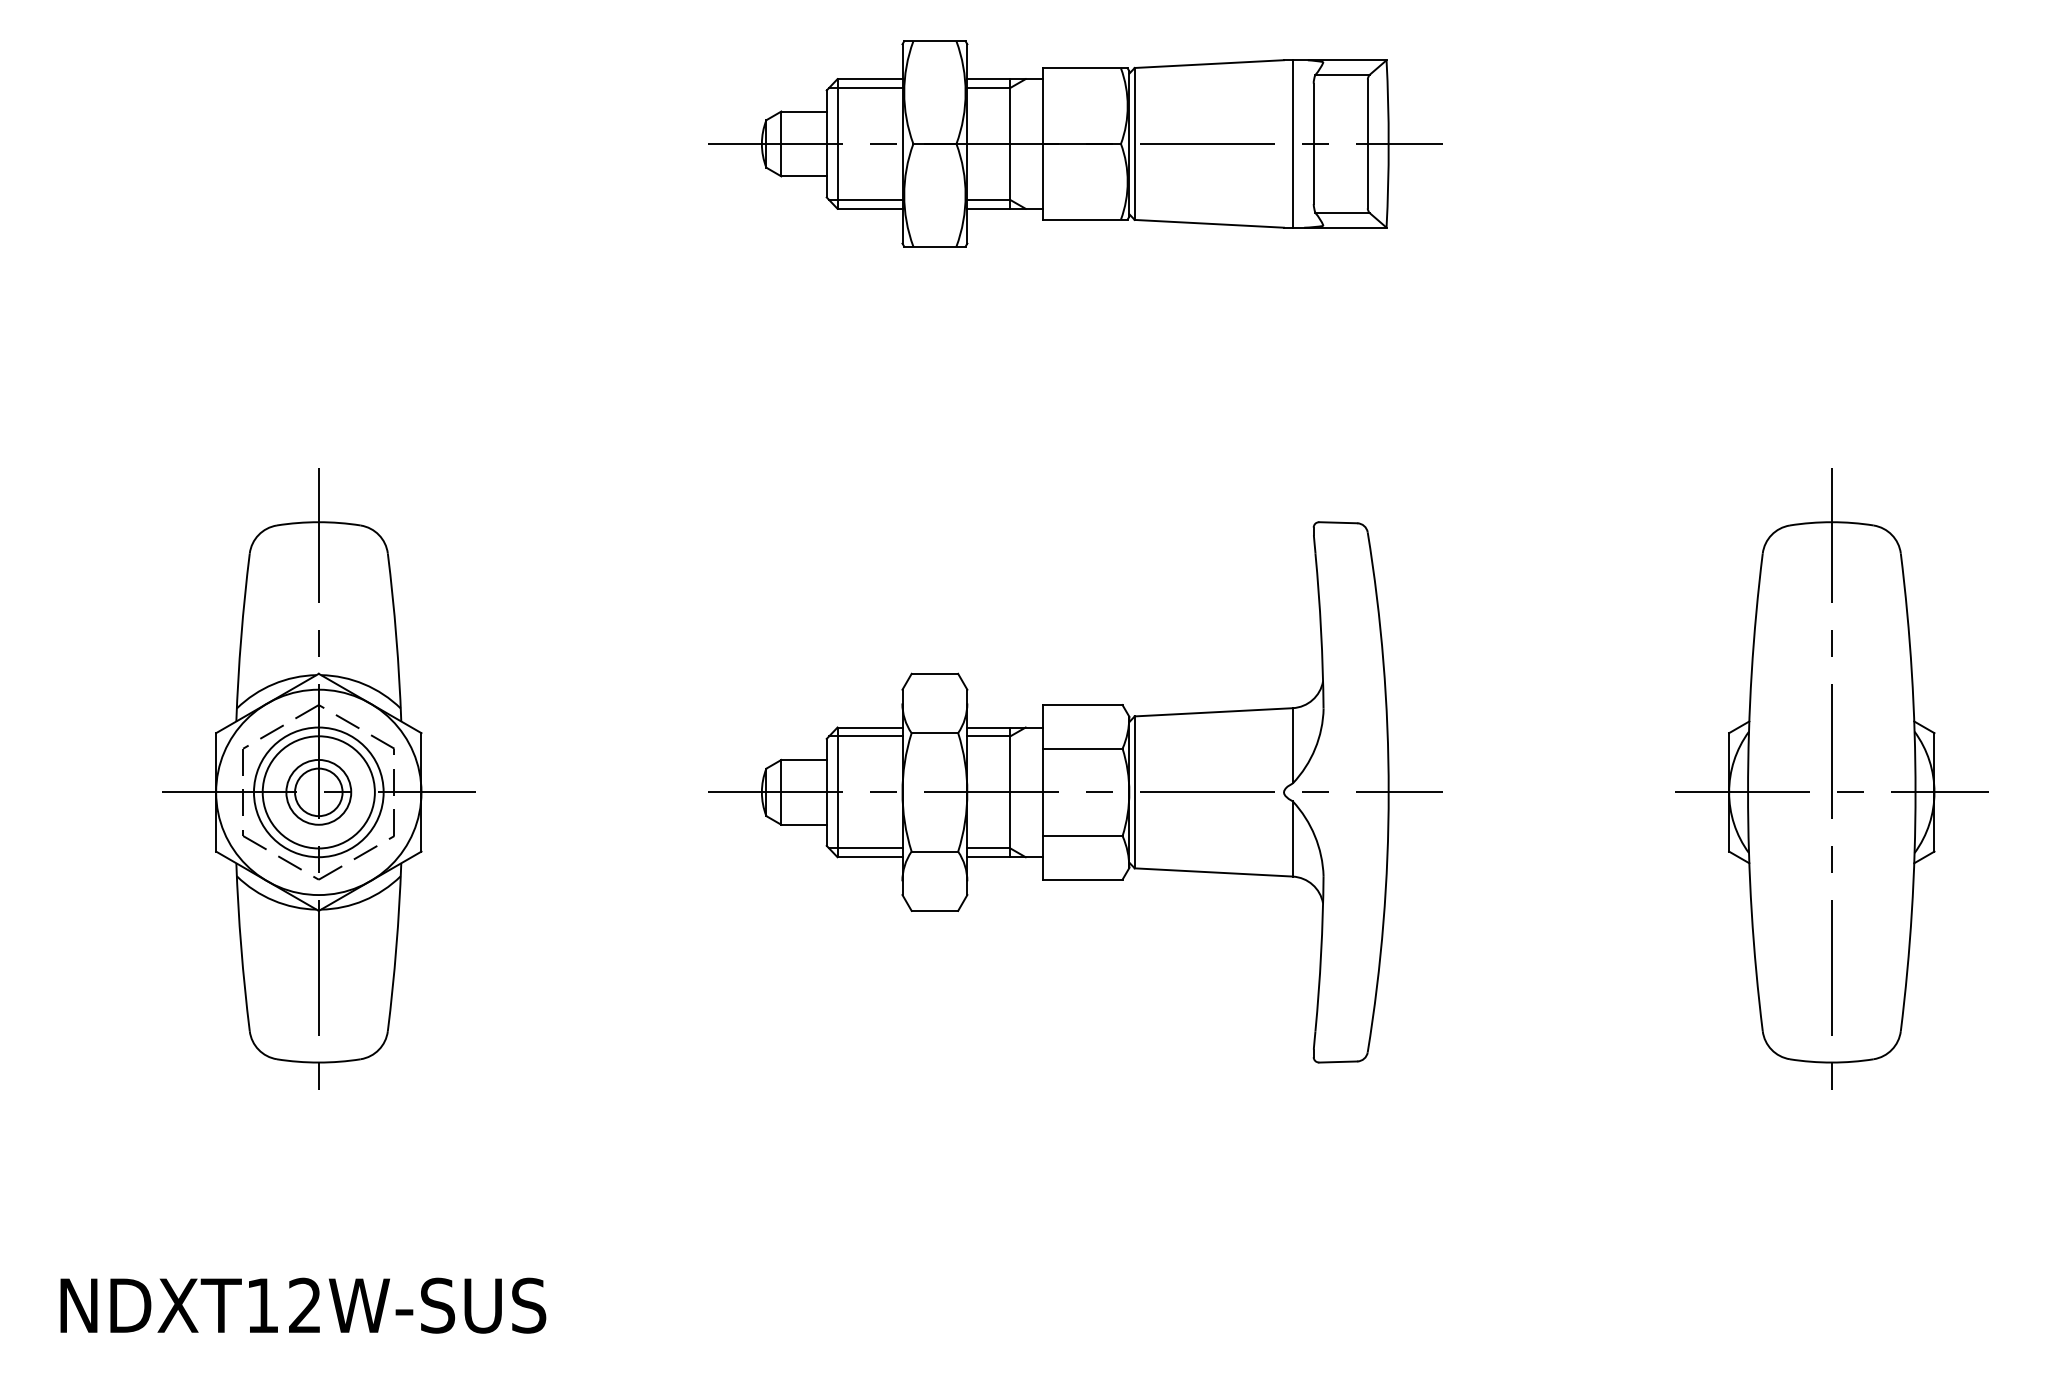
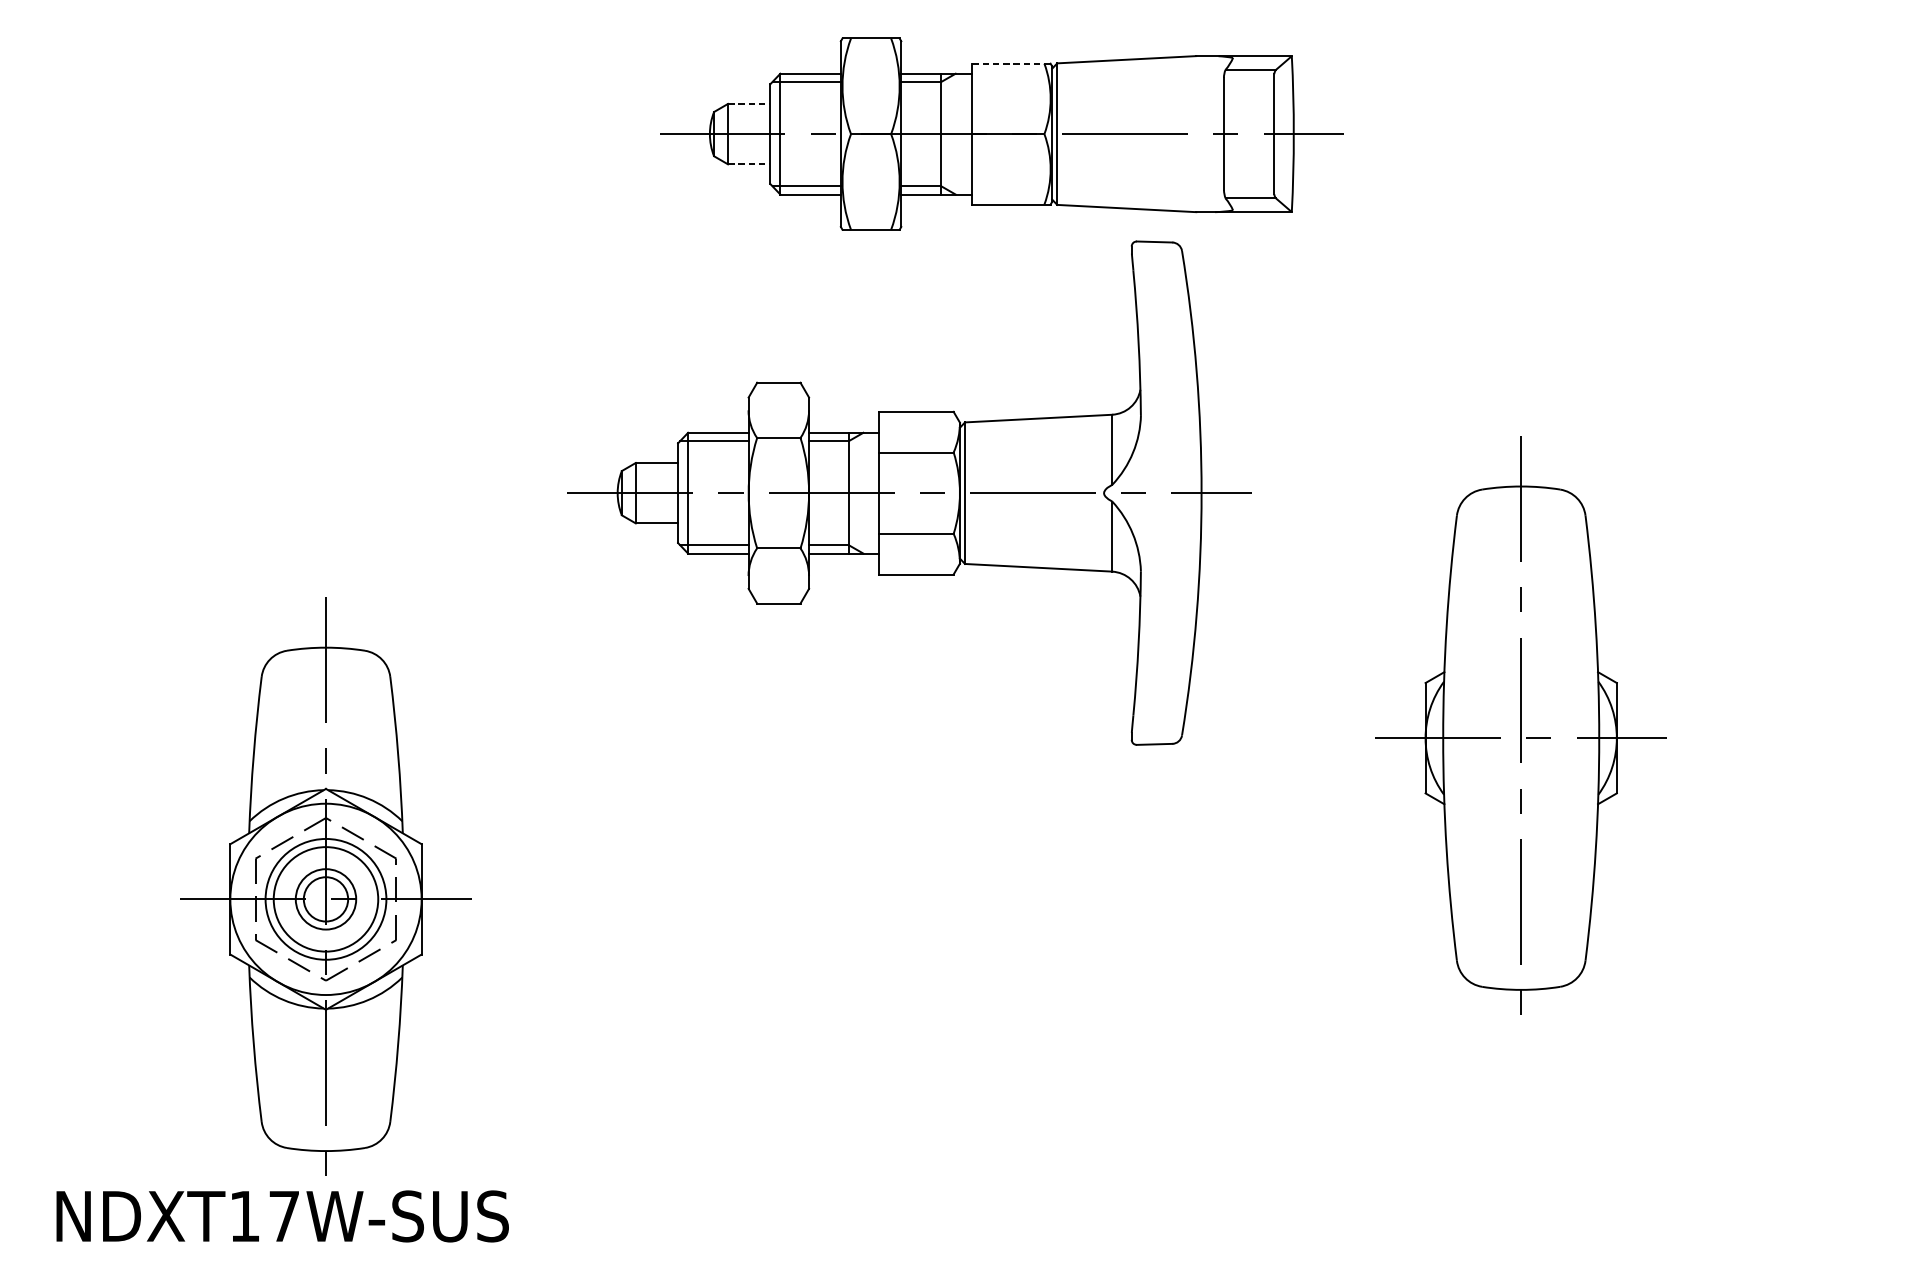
line: (1084, 68) -> (1010, 63), solid -> dashed
line: (804, 111) -> (749, 103), solid -> dashed
line: (1292, 143) -> (1204, 133), removed
line: (804, 176) -> (749, 164), solid -> dashed
part: (318, 778) -> (325, 886), moved
part: (1831, 778) -> (1520, 725), moved
part: (1075, 792) -> (909, 493), moved
text: (304, 1304) -> (283, 1215), NDXT12W-SUS -> NDXT17W-SUS

